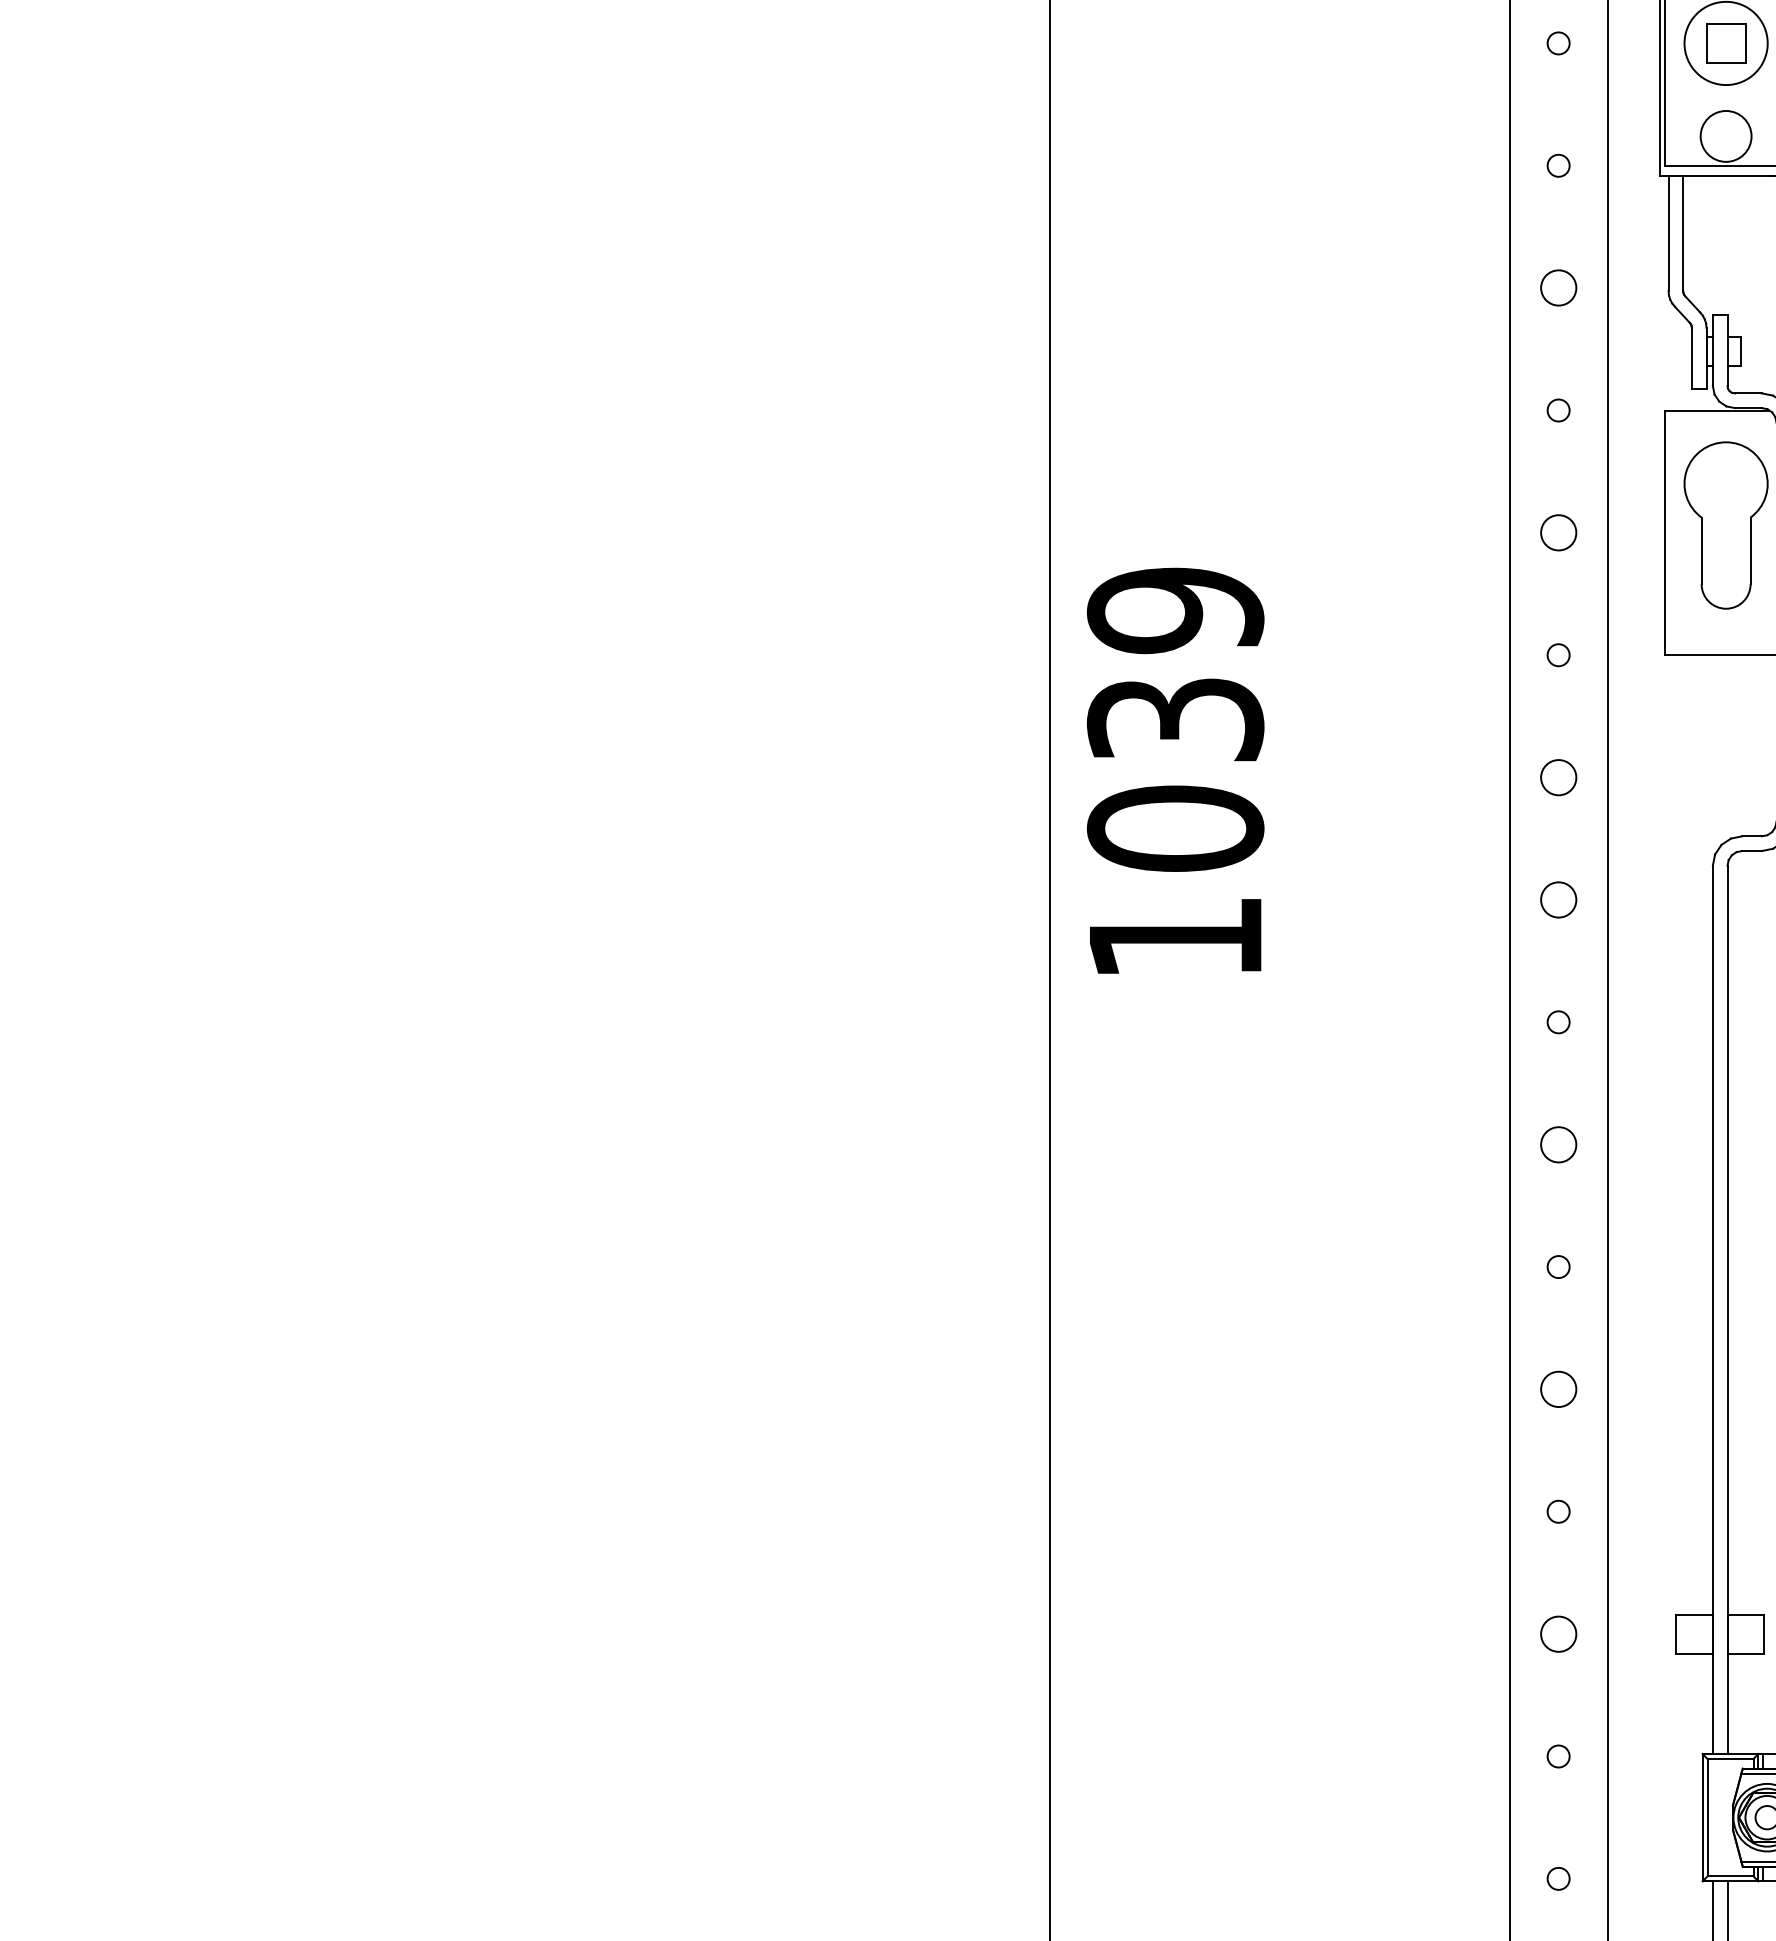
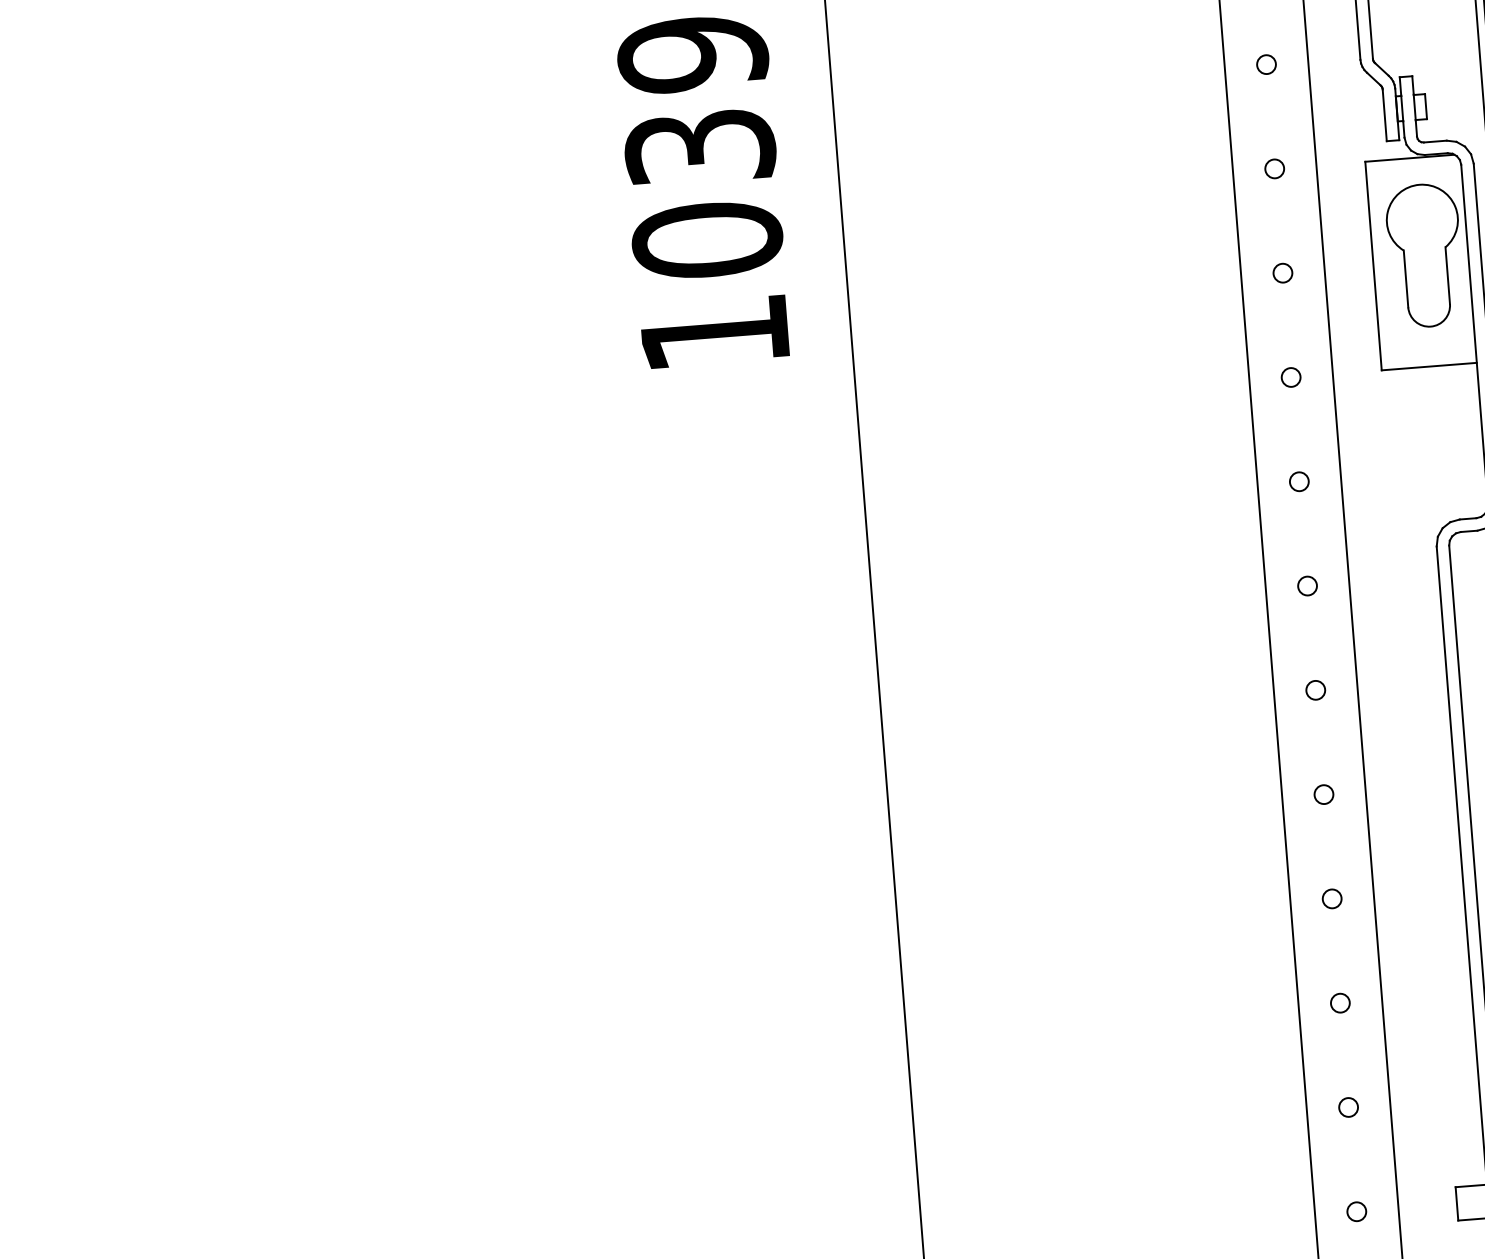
circle: (1558, 288) -> (1266, 64), size x0.62
circle: (1558, 532) -> (1282, 272), size x0.62
text: (1175, 770) -> (703, 190), moved
circle: (1558, 777) -> (1299, 481), size x0.62
circle: (1558, 899) -> (1307, 585), size x0.62
circle: (1558, 1144) -> (1323, 794), size x0.62
circle: (1558, 1389) -> (1340, 1003), size x0.62
circle: (1558, 1633) -> (1356, 1211), size x0.62

